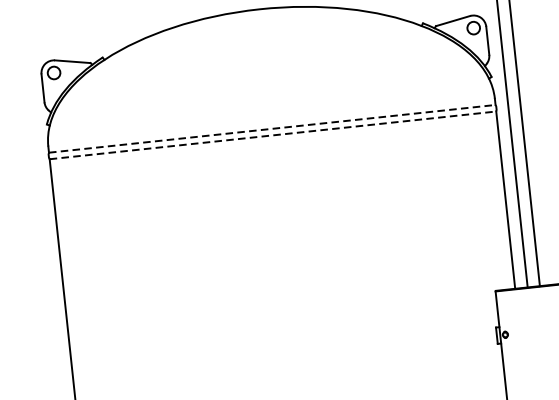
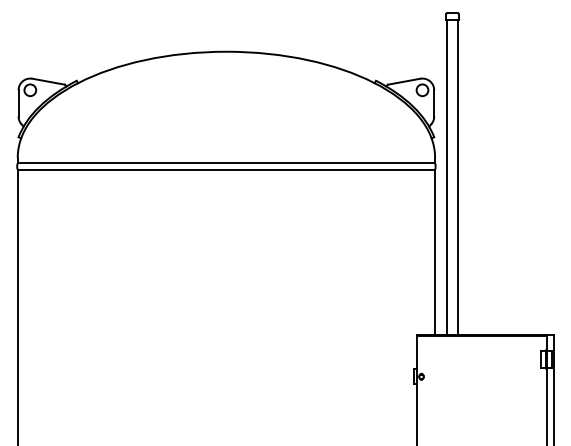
line: (272, 128) -> (226, 163), dashed -> solid
line: (273, 135) -> (226, 169), dashed -> solid

